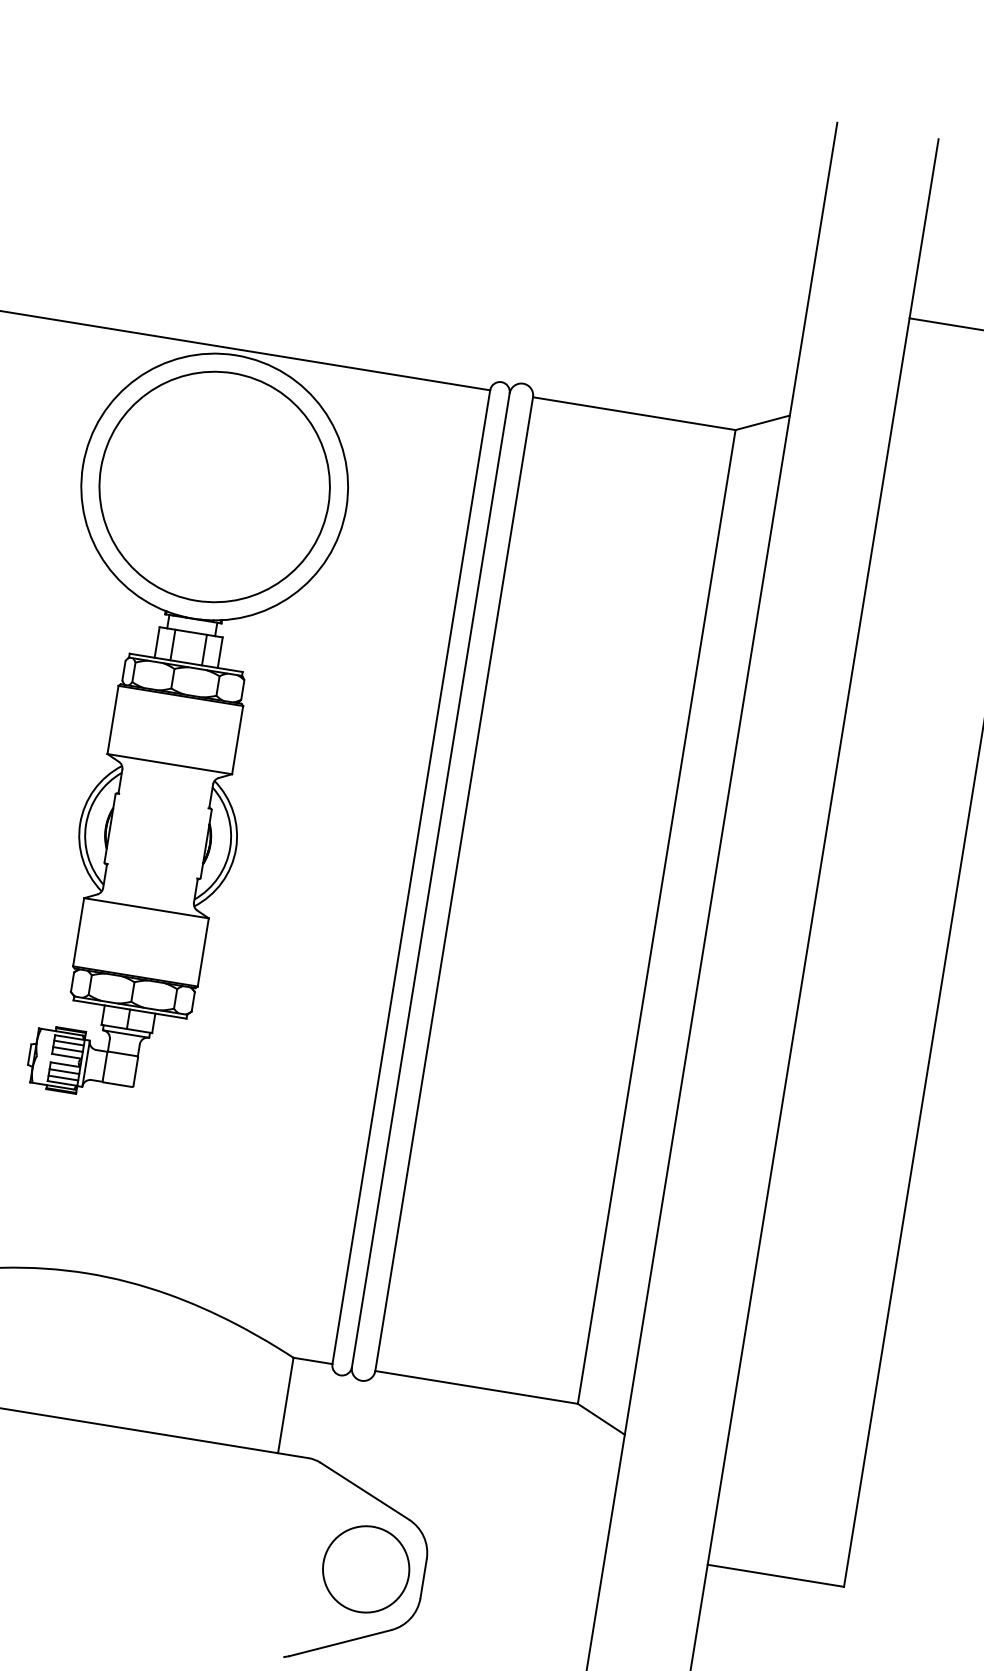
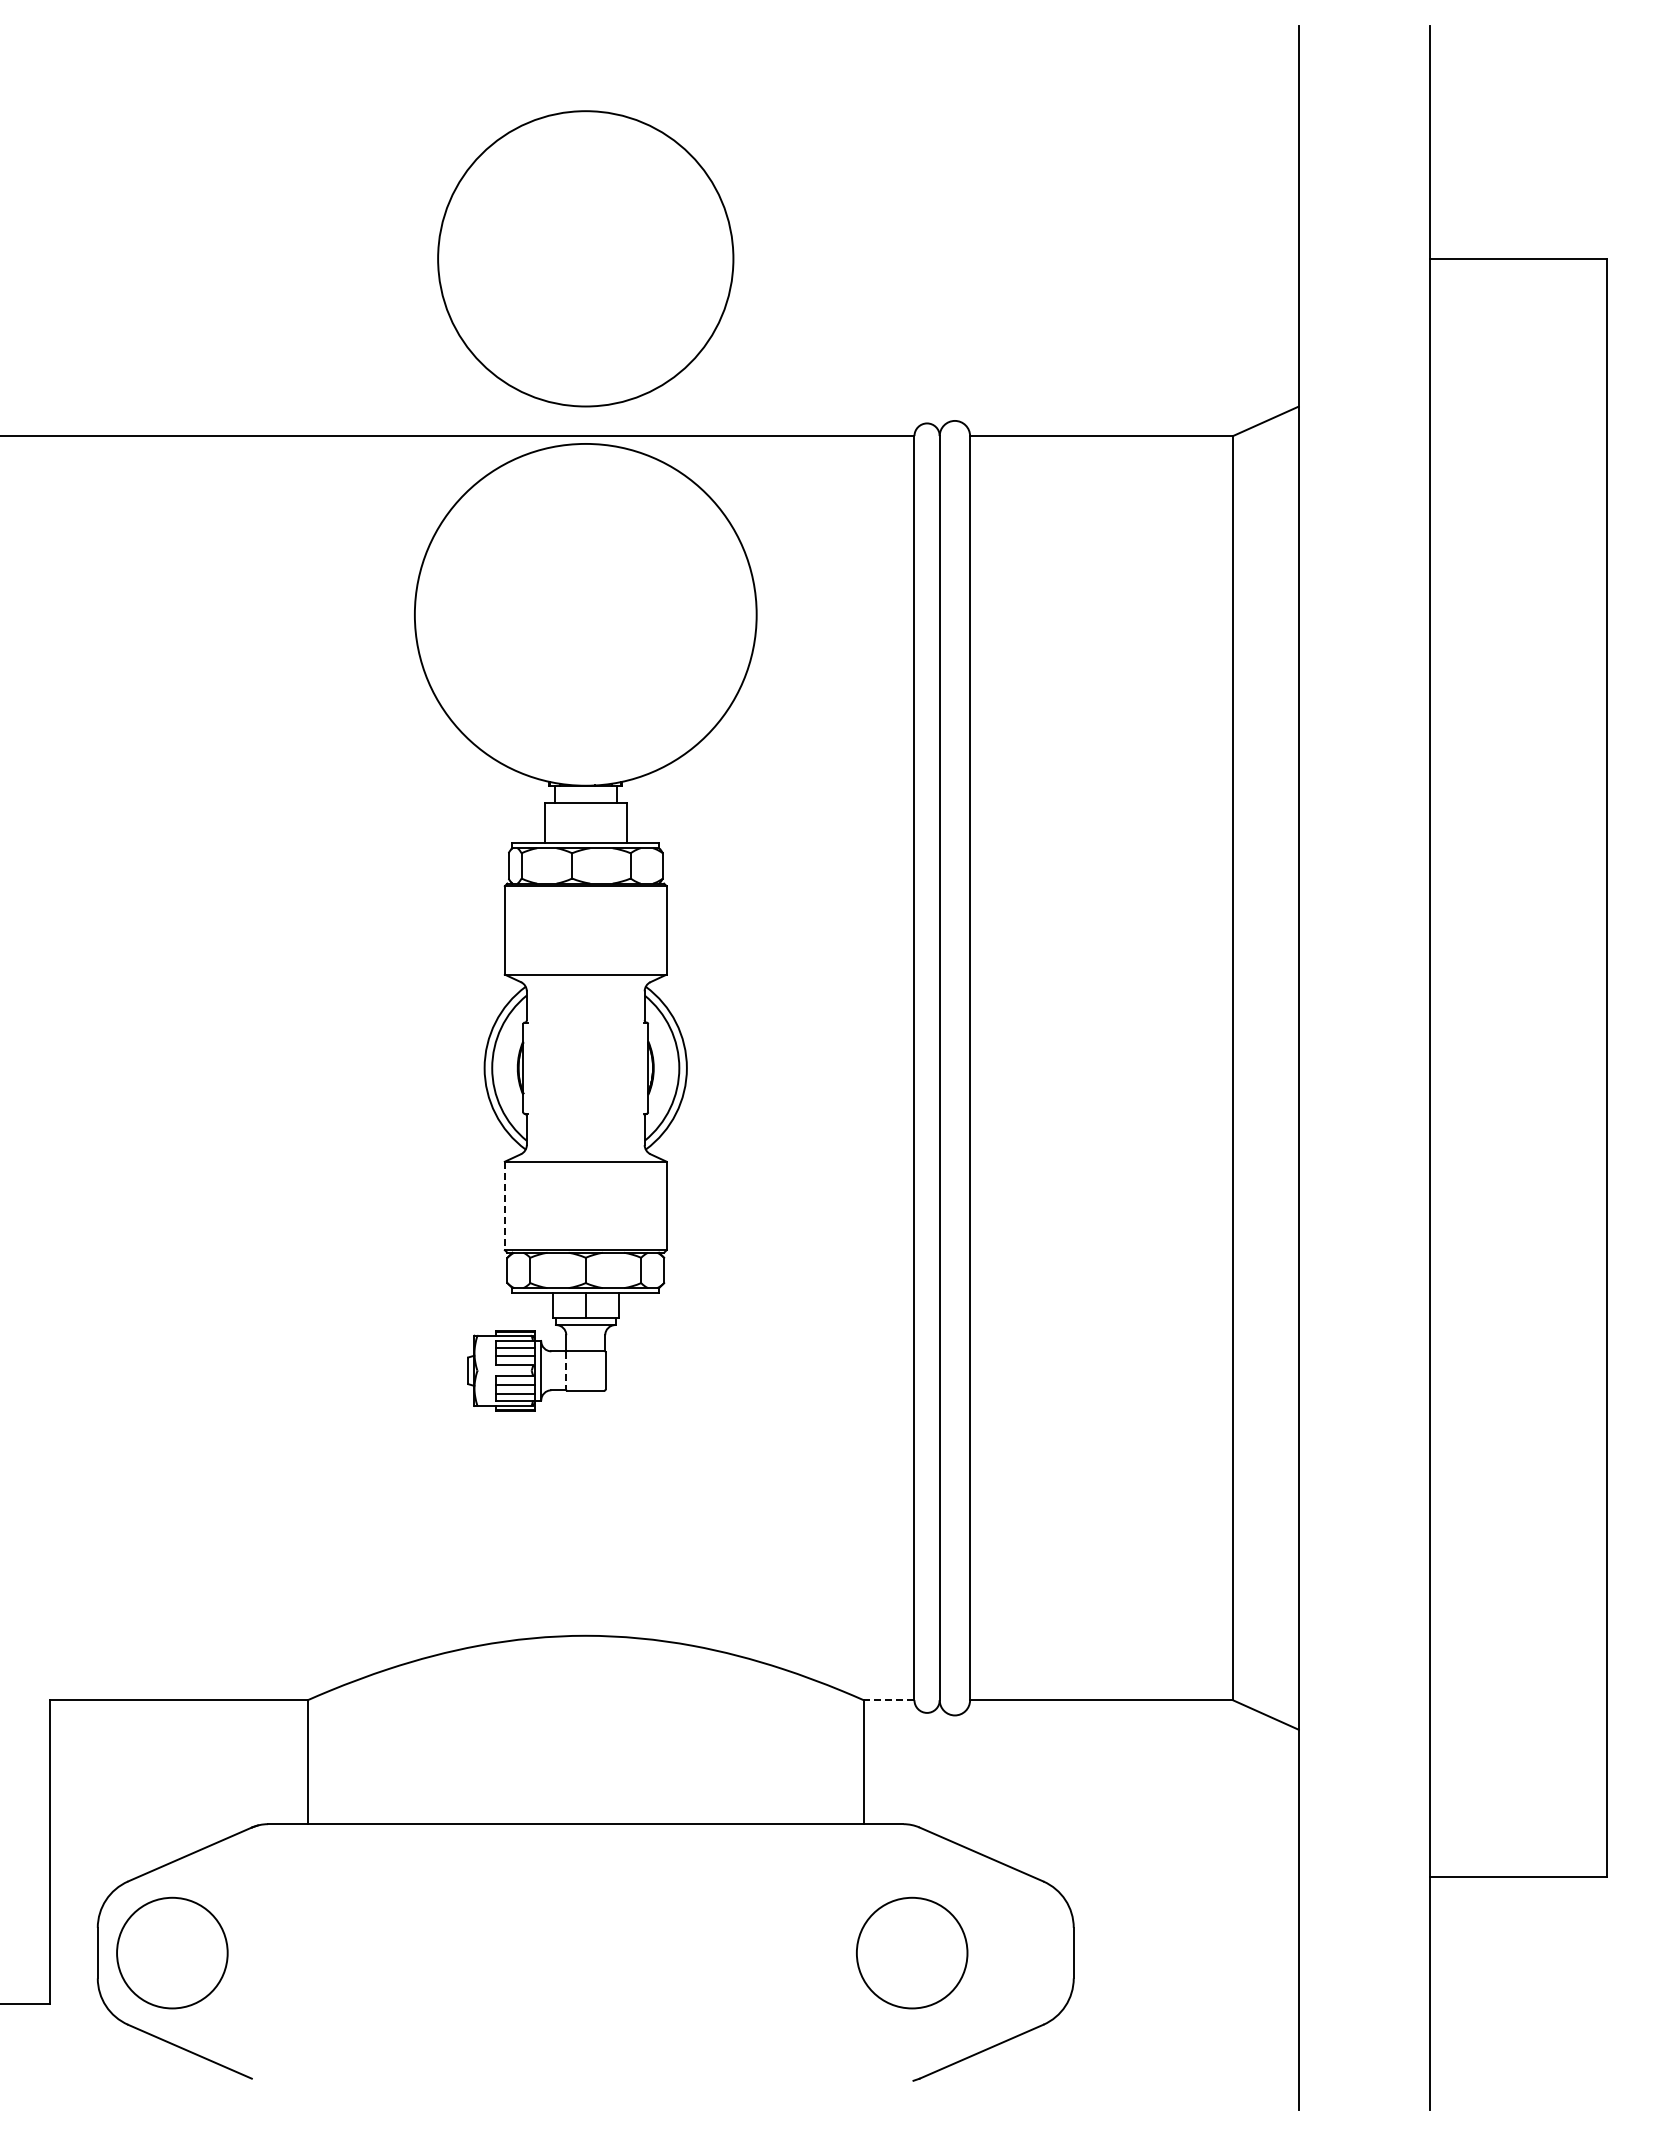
circle: (214, 486) -> (585, 258), moved
line: (173, 645) -> (565, 823), removed
line: (204, 650) -> (606, 823), removed
line: (78, 932) -> (504, 1206), solid -> dashed
line: (104, 1067) -> (565, 1371), solid -> dashed
line: (312, 1361) -> (888, 1700), solid -> dashed
circle: (366, 1568) -> (912, 1952), moved

